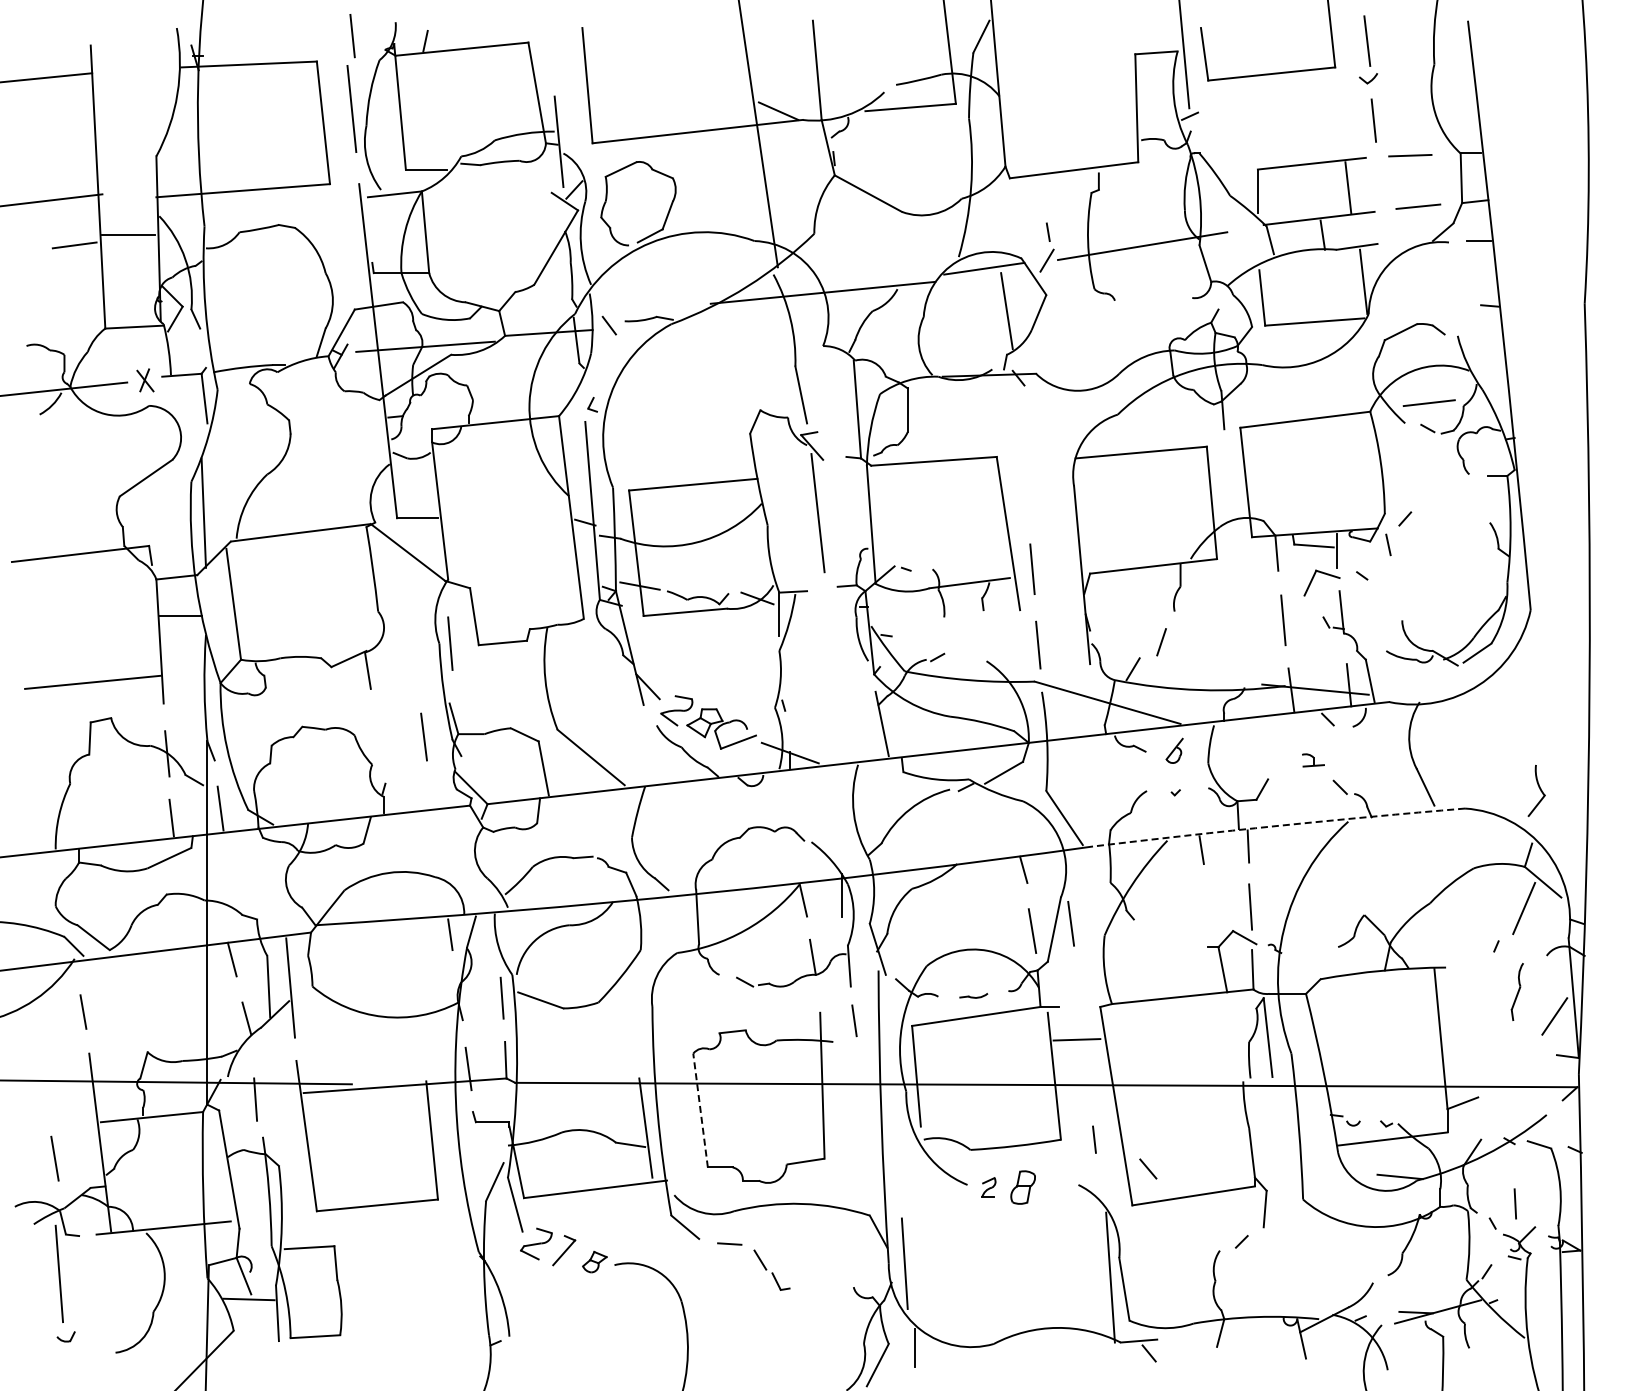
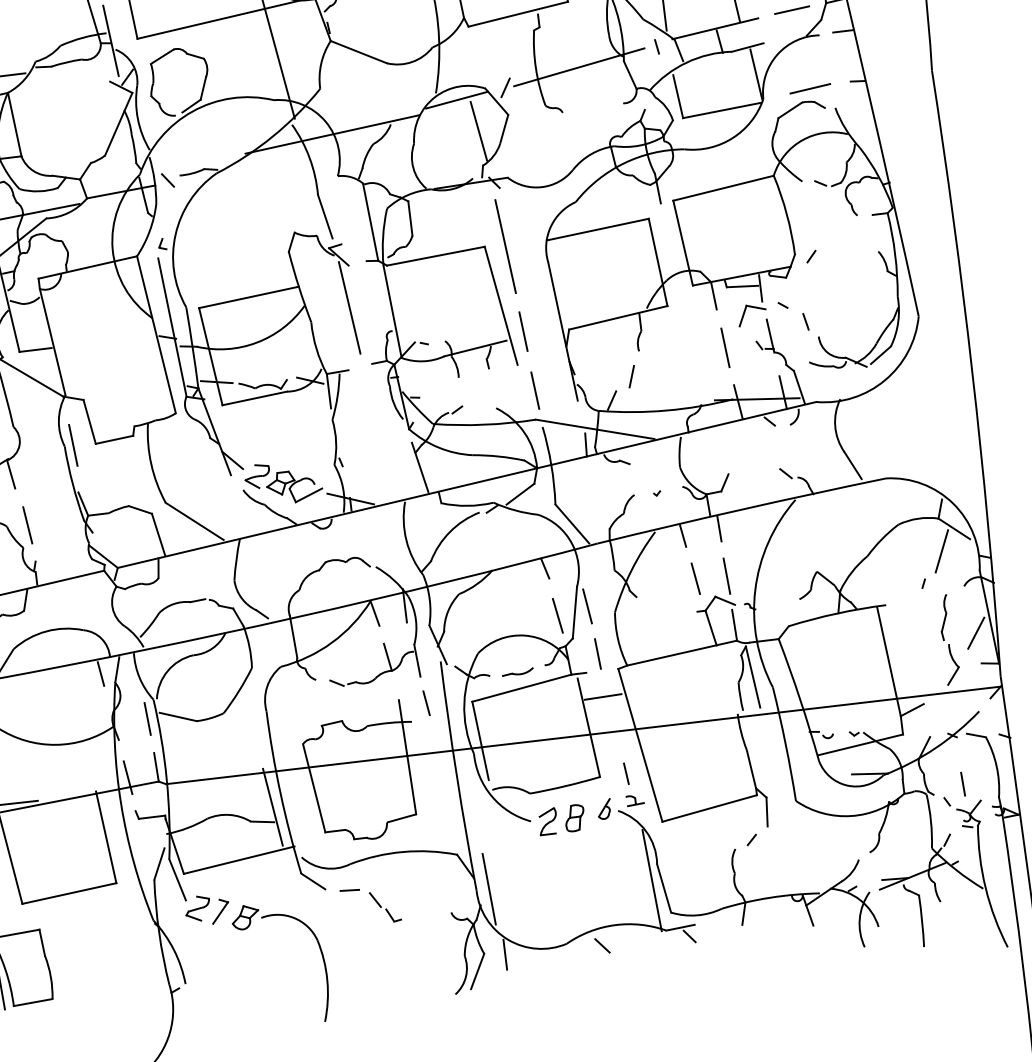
line: (1047, 231) -> (656, 46), moved
line: (1428, 402) -> (809, 88), moved
line: (1022, 459) -> (505, 246), added
line: (1388, 544) -> (805, 321), moved
line: (1093, 720) -> (585, 444), added
line: (423, 736) -> (27, 524), moved
part: (1174, 750) -> (604, 808), moved
part: (1313, 760) -> (635, 800), moved
part: (1536, 790) -> (951, 664), moved
arc: (1278, 825) -> (741, 509), dashed -> solid
line: (1211, 905) -> (696, 578), added
line: (1076, 985) -> (597, 654), added
part: (973, 995) -> (517, 672), size x1.43
line: (700, 1110) -> (314, 788), dashed -> solid
line: (1148, 1168) -> (602, 945), moved
part: (988, 1187) -> (547, 821), size x1.67
part: (594, 1261) -> (245, 916), size x1.43

